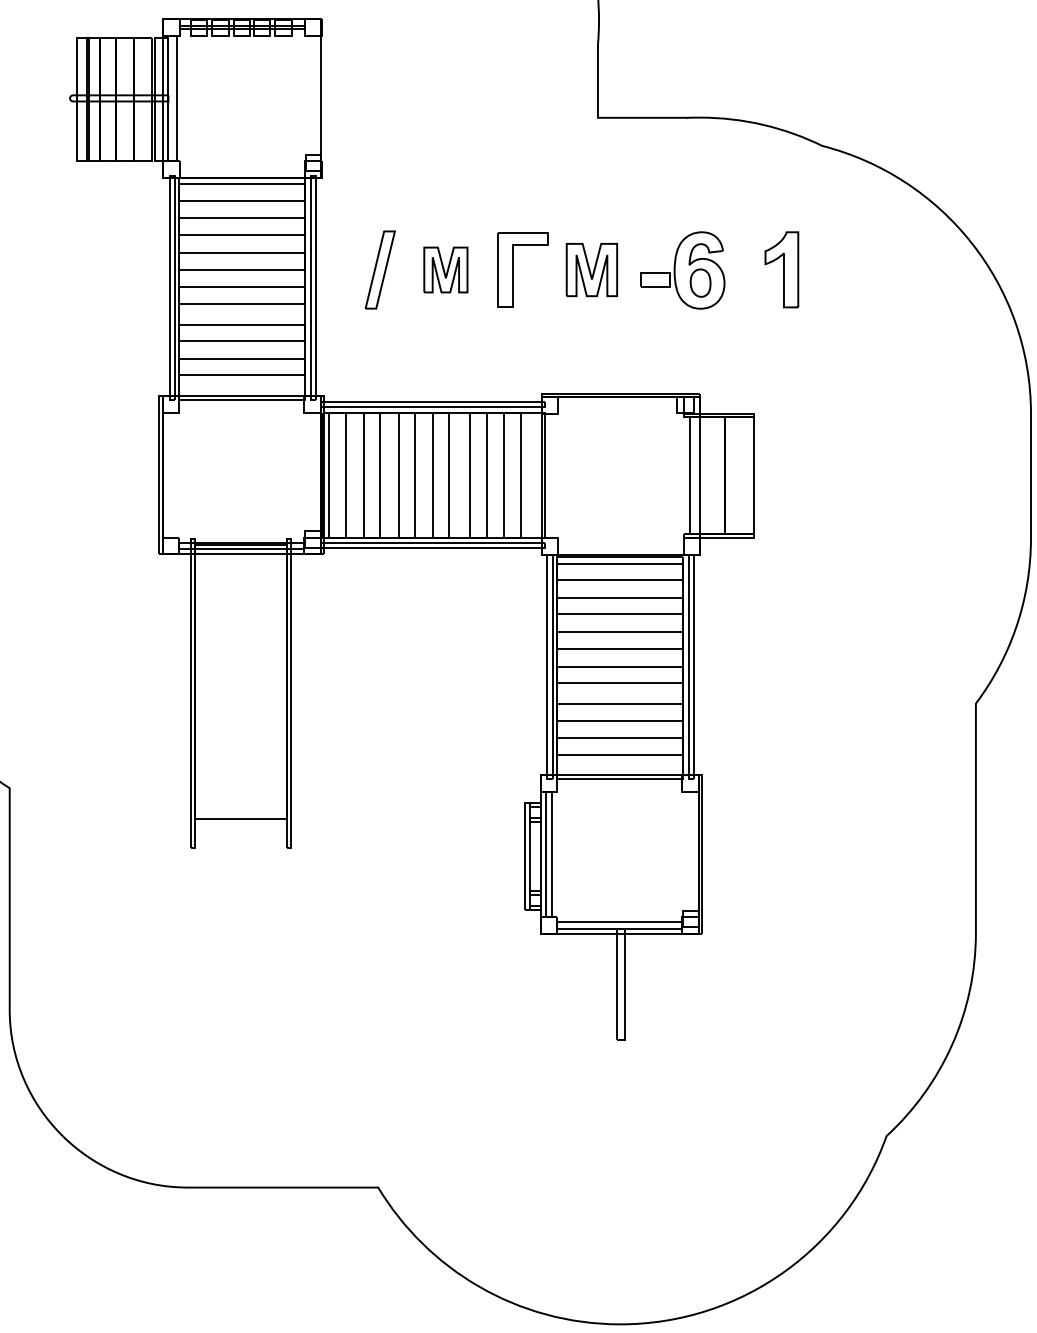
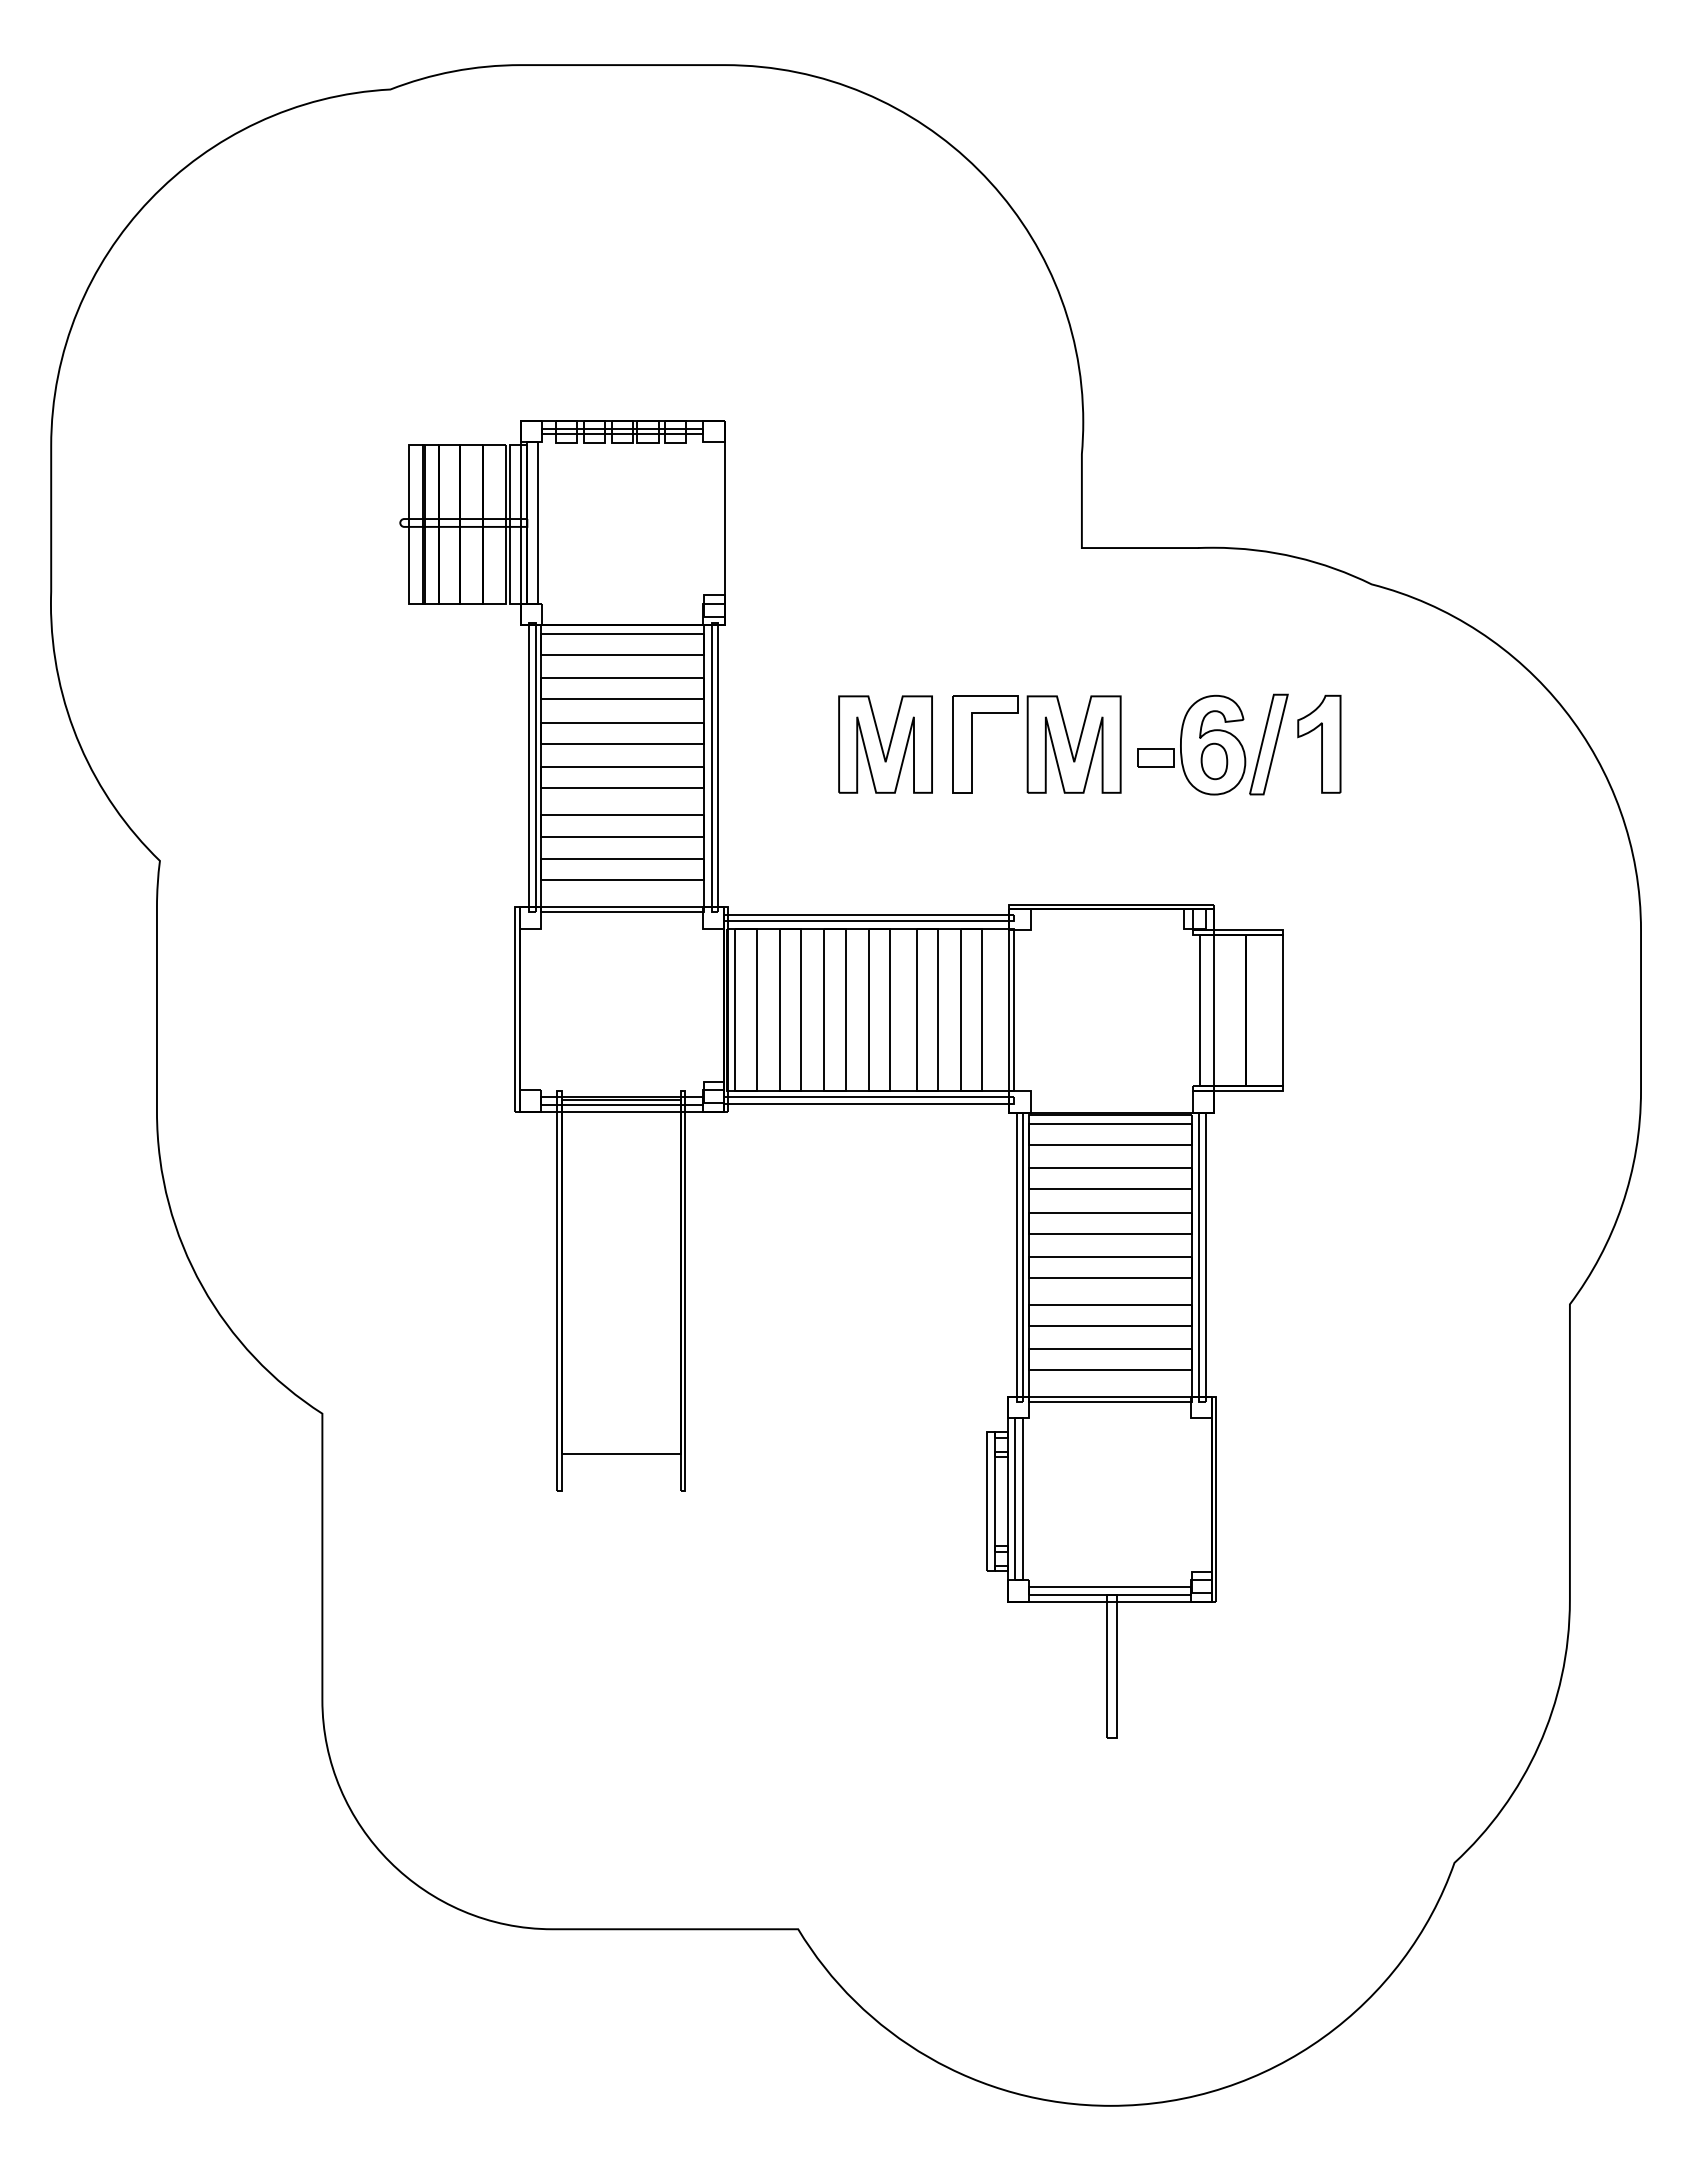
part: (380, 269) -> (1268, 744), moved
part: (445, 269) -> (885, 744), size x1.67
part: (591, 269) -> (1073, 744), size x1.43

